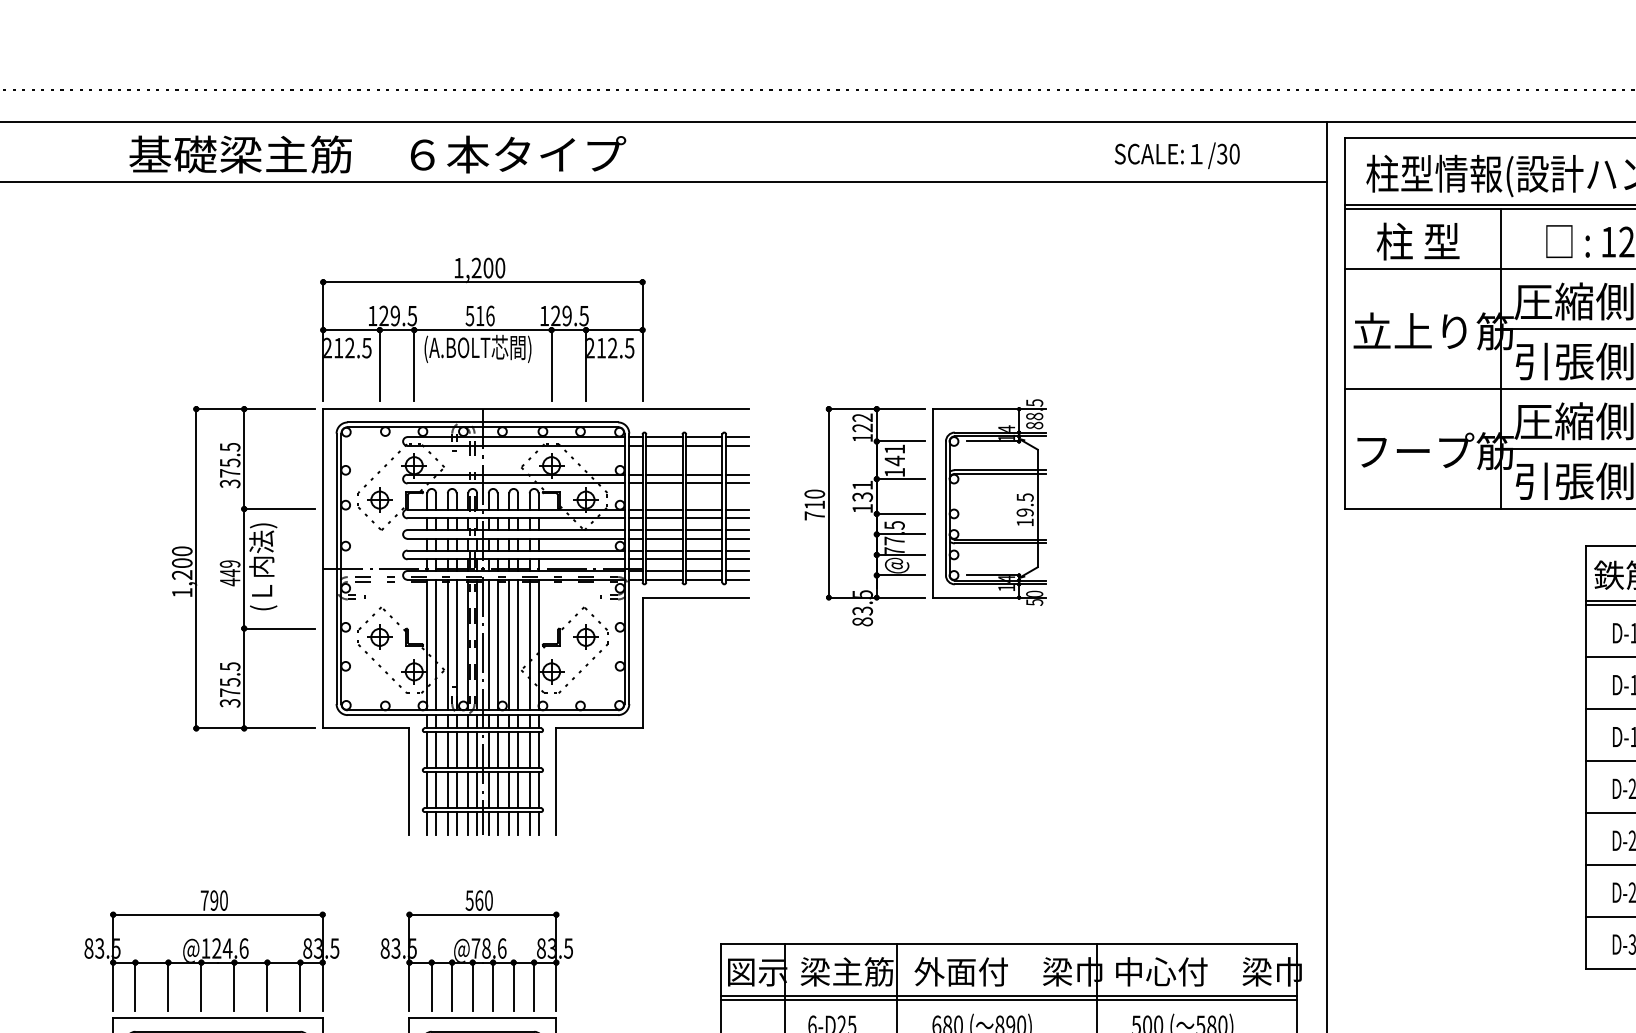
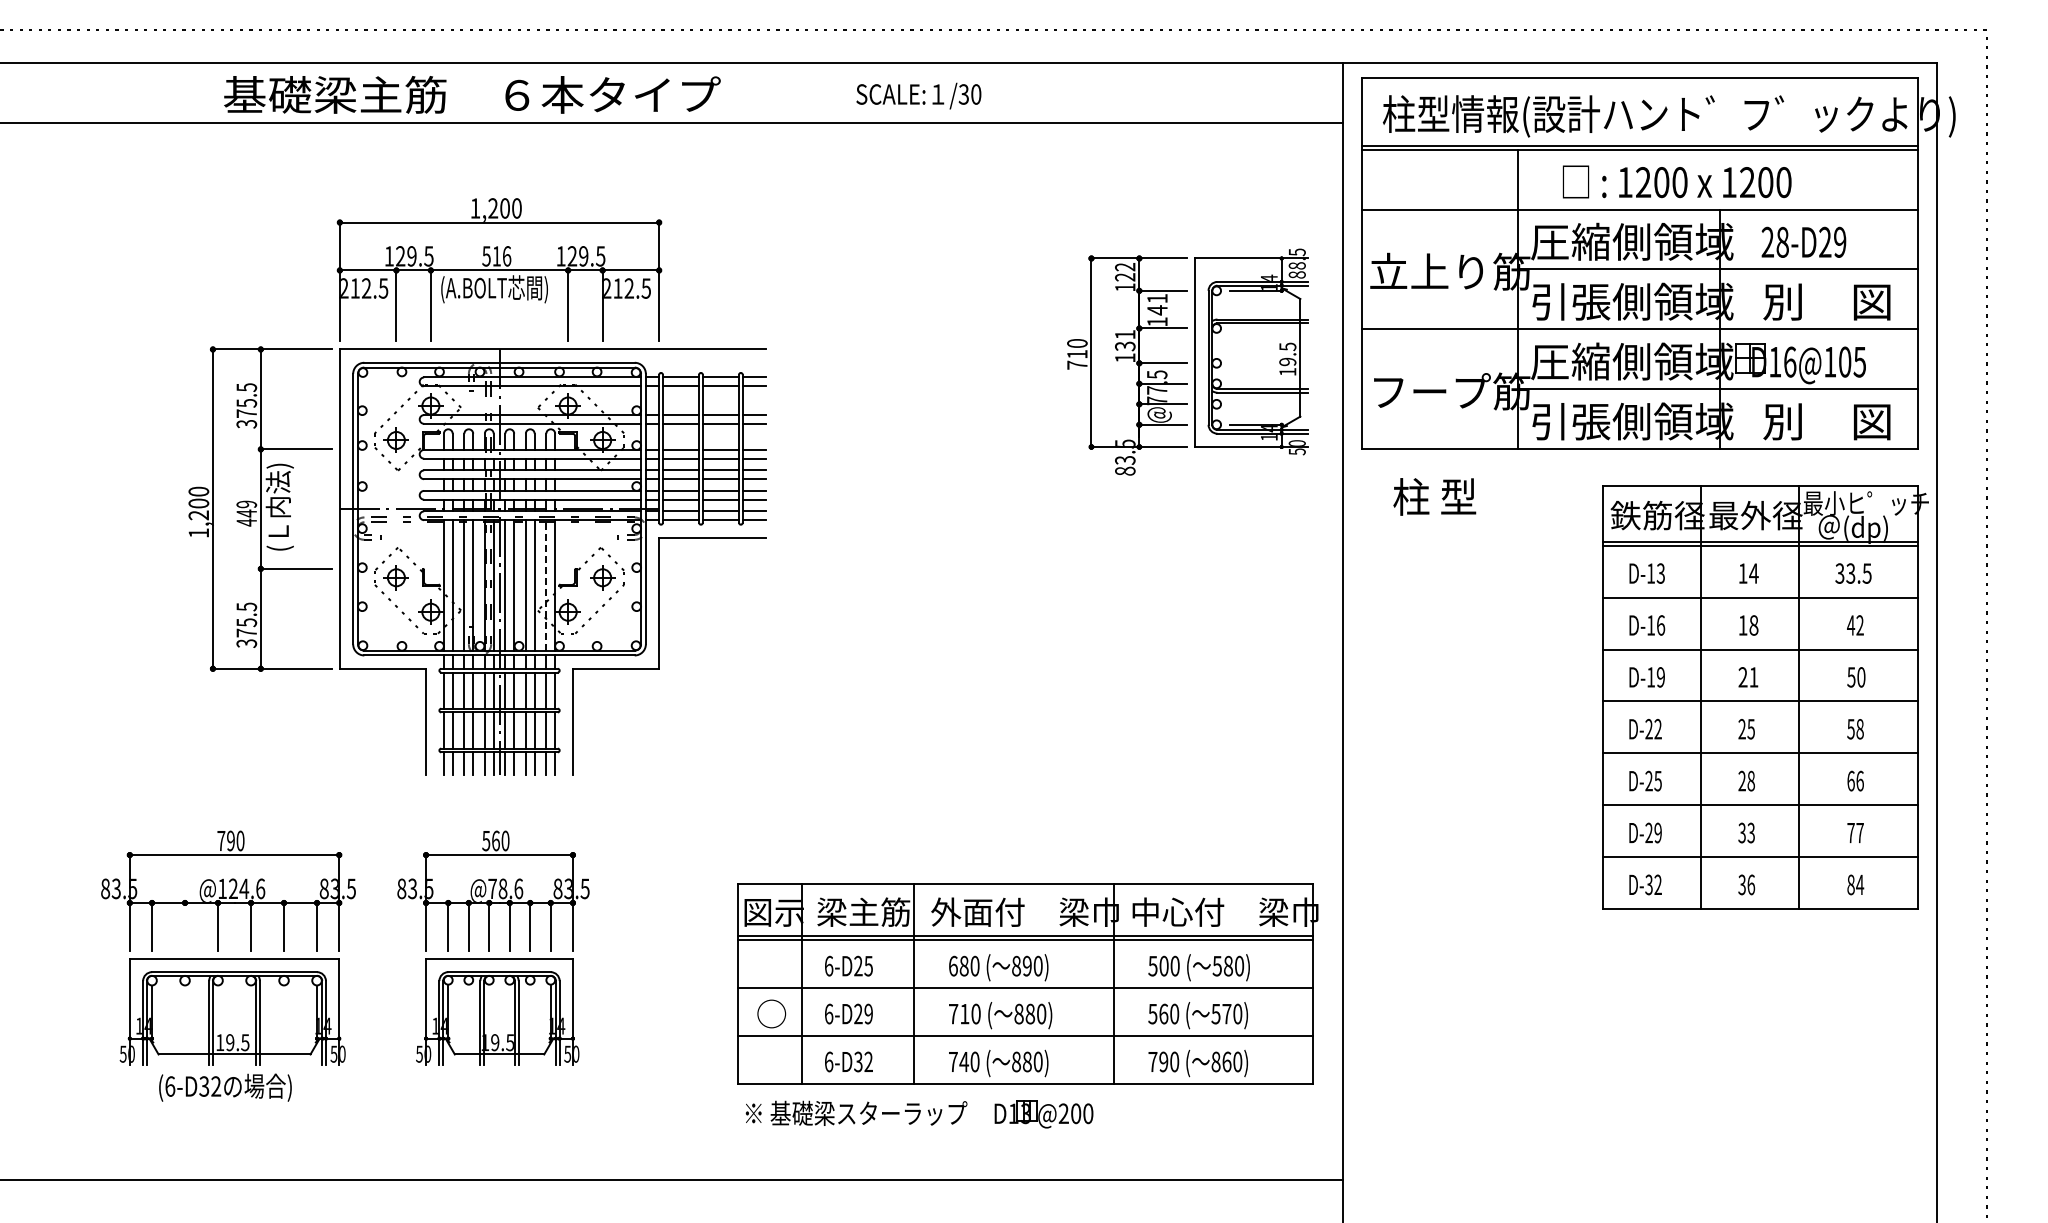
text: (377, 154) -> (472, 94), moved
text: (1176, 155) -> (918, 95), moved
text: (1417, 241) -> (1434, 496), moved
part: (924, 512) -> (1187, 361), moved
line: (529, 644) -> (546, 584), solid -> dashed
line: (168, 986) -> (185, 926), removed

